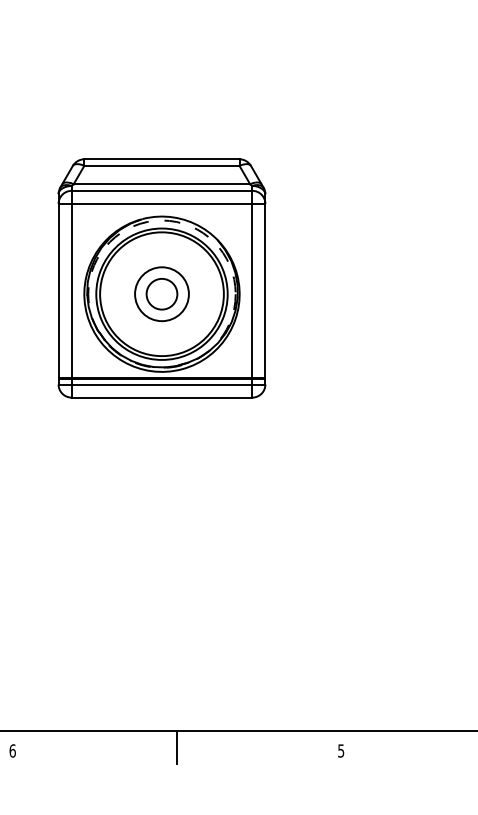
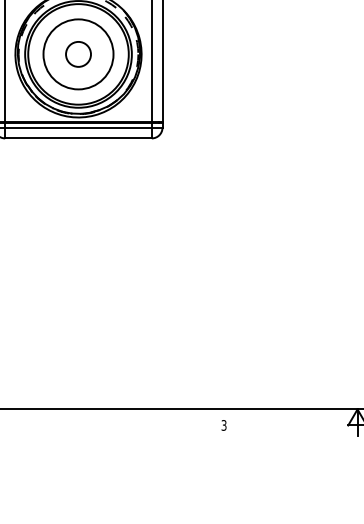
circle: (161, 294) -> (78, 54), size x1.6
line: (176, 747) -> (90, 422), removed
text: (341, 750) -> (224, 425), 5 -> 3

